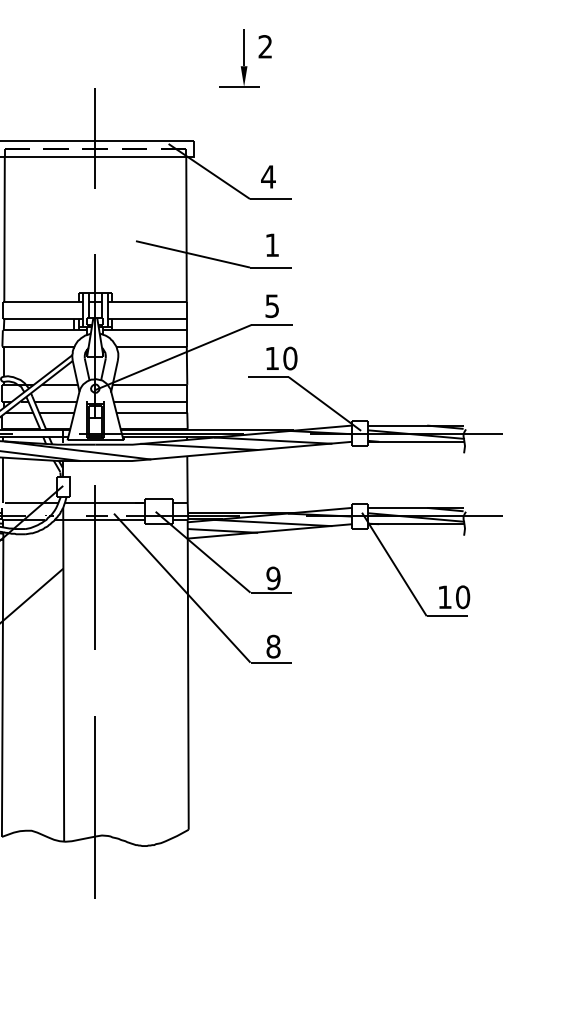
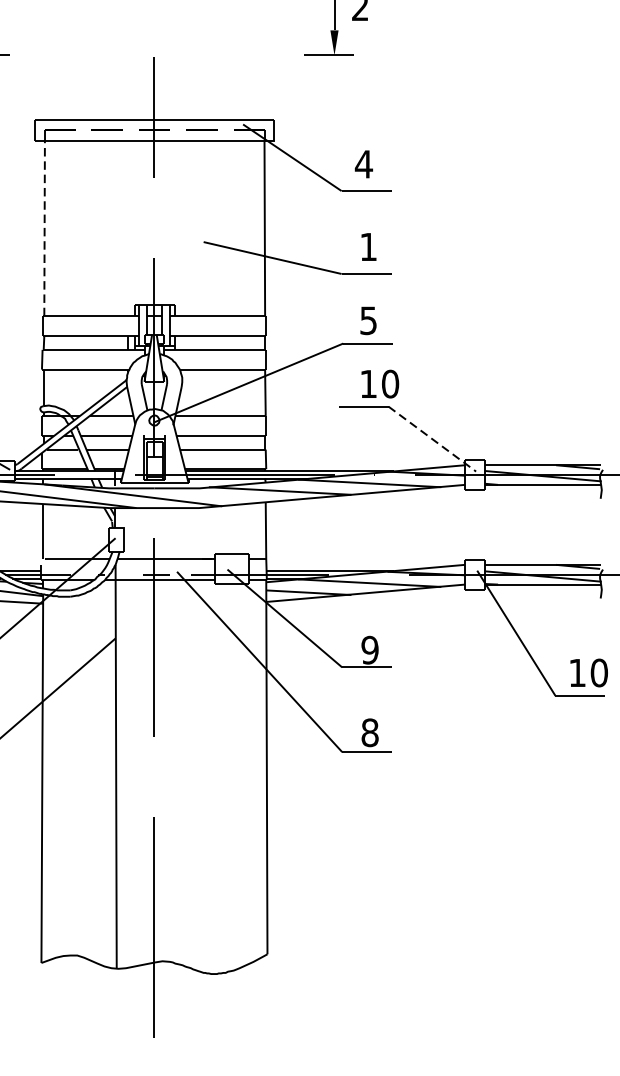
line: (4, 229) -> (44, 227), solid -> dashed
line: (325, 404) -> (432, 439), solid -> dashed

